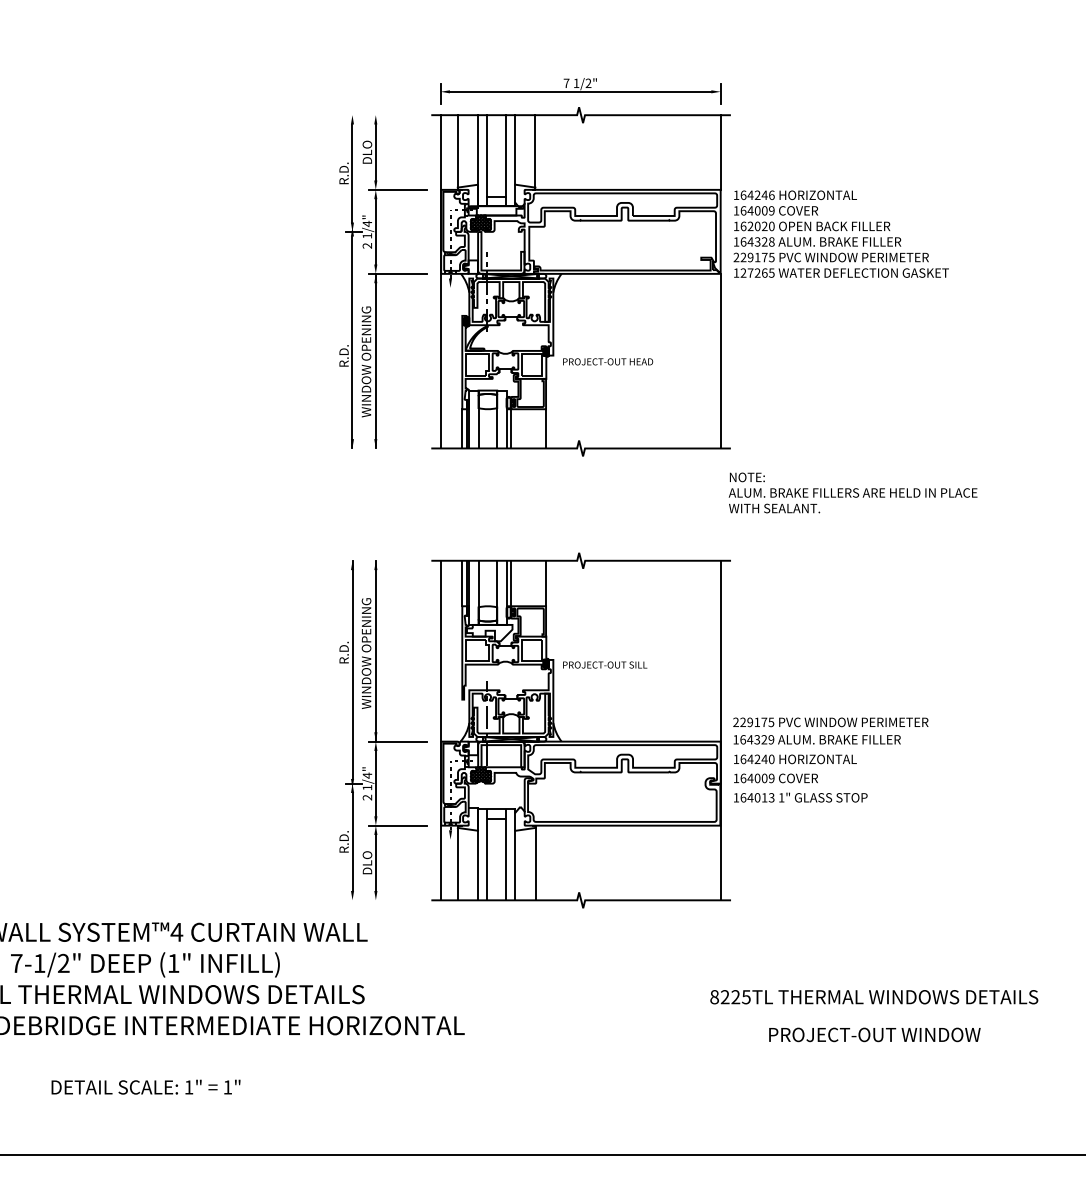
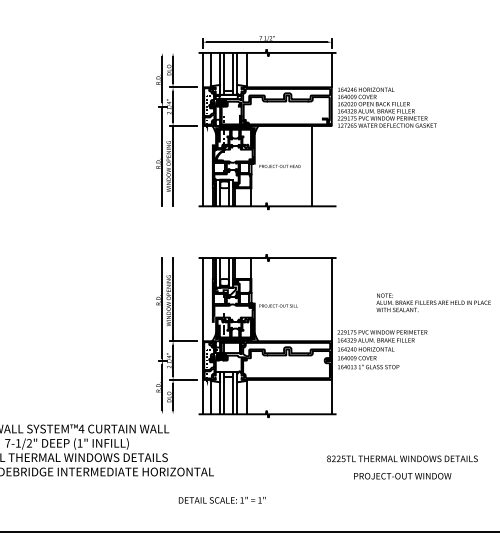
line: (720, 359) -> (311, 165), moved
text: (852, 492) -> (433, 302), moved
text: (144, 1085) -> (221, 499), moved

